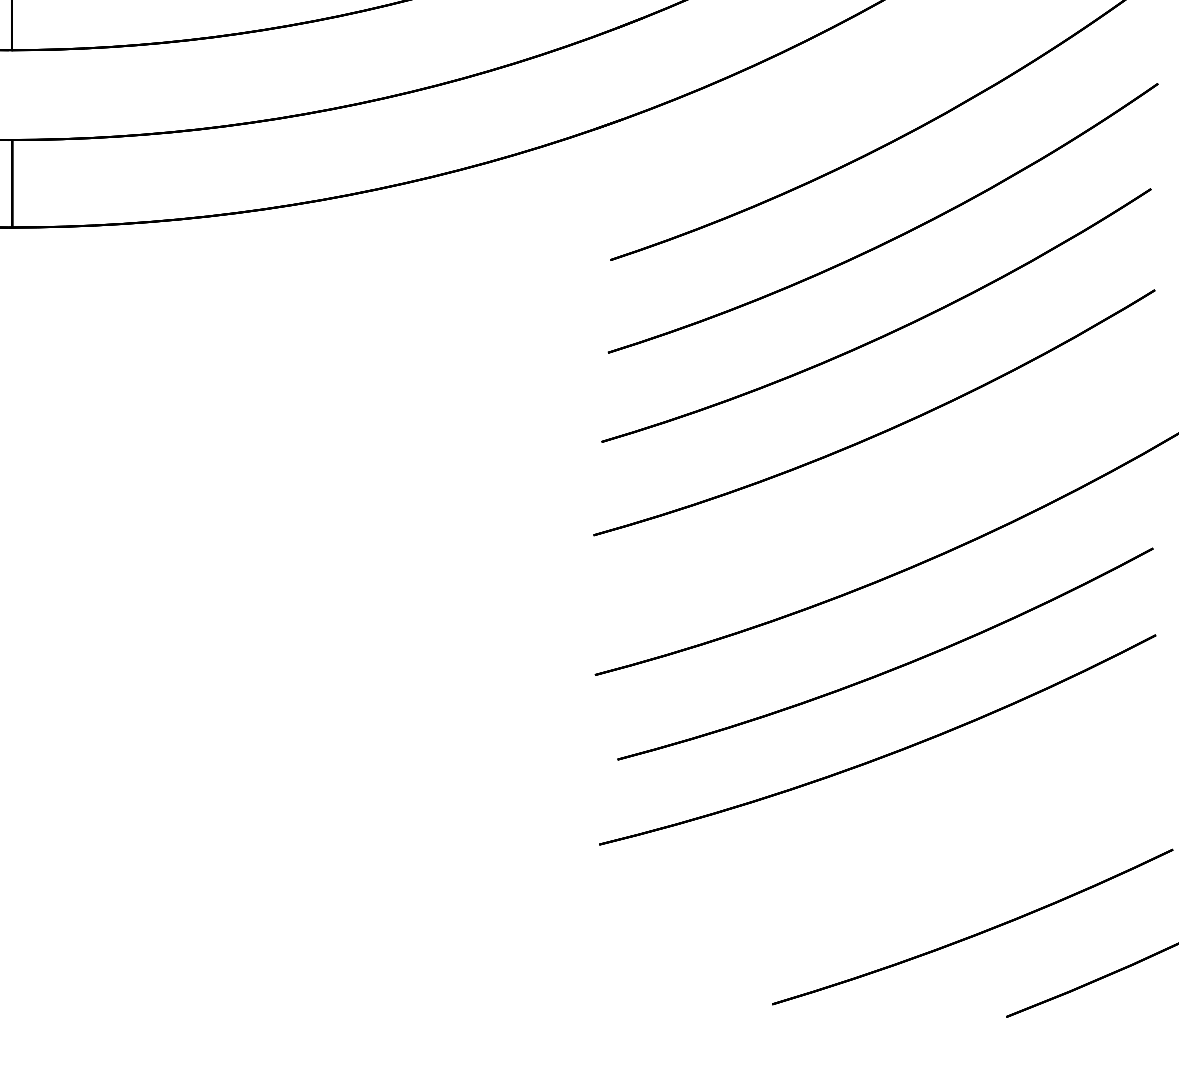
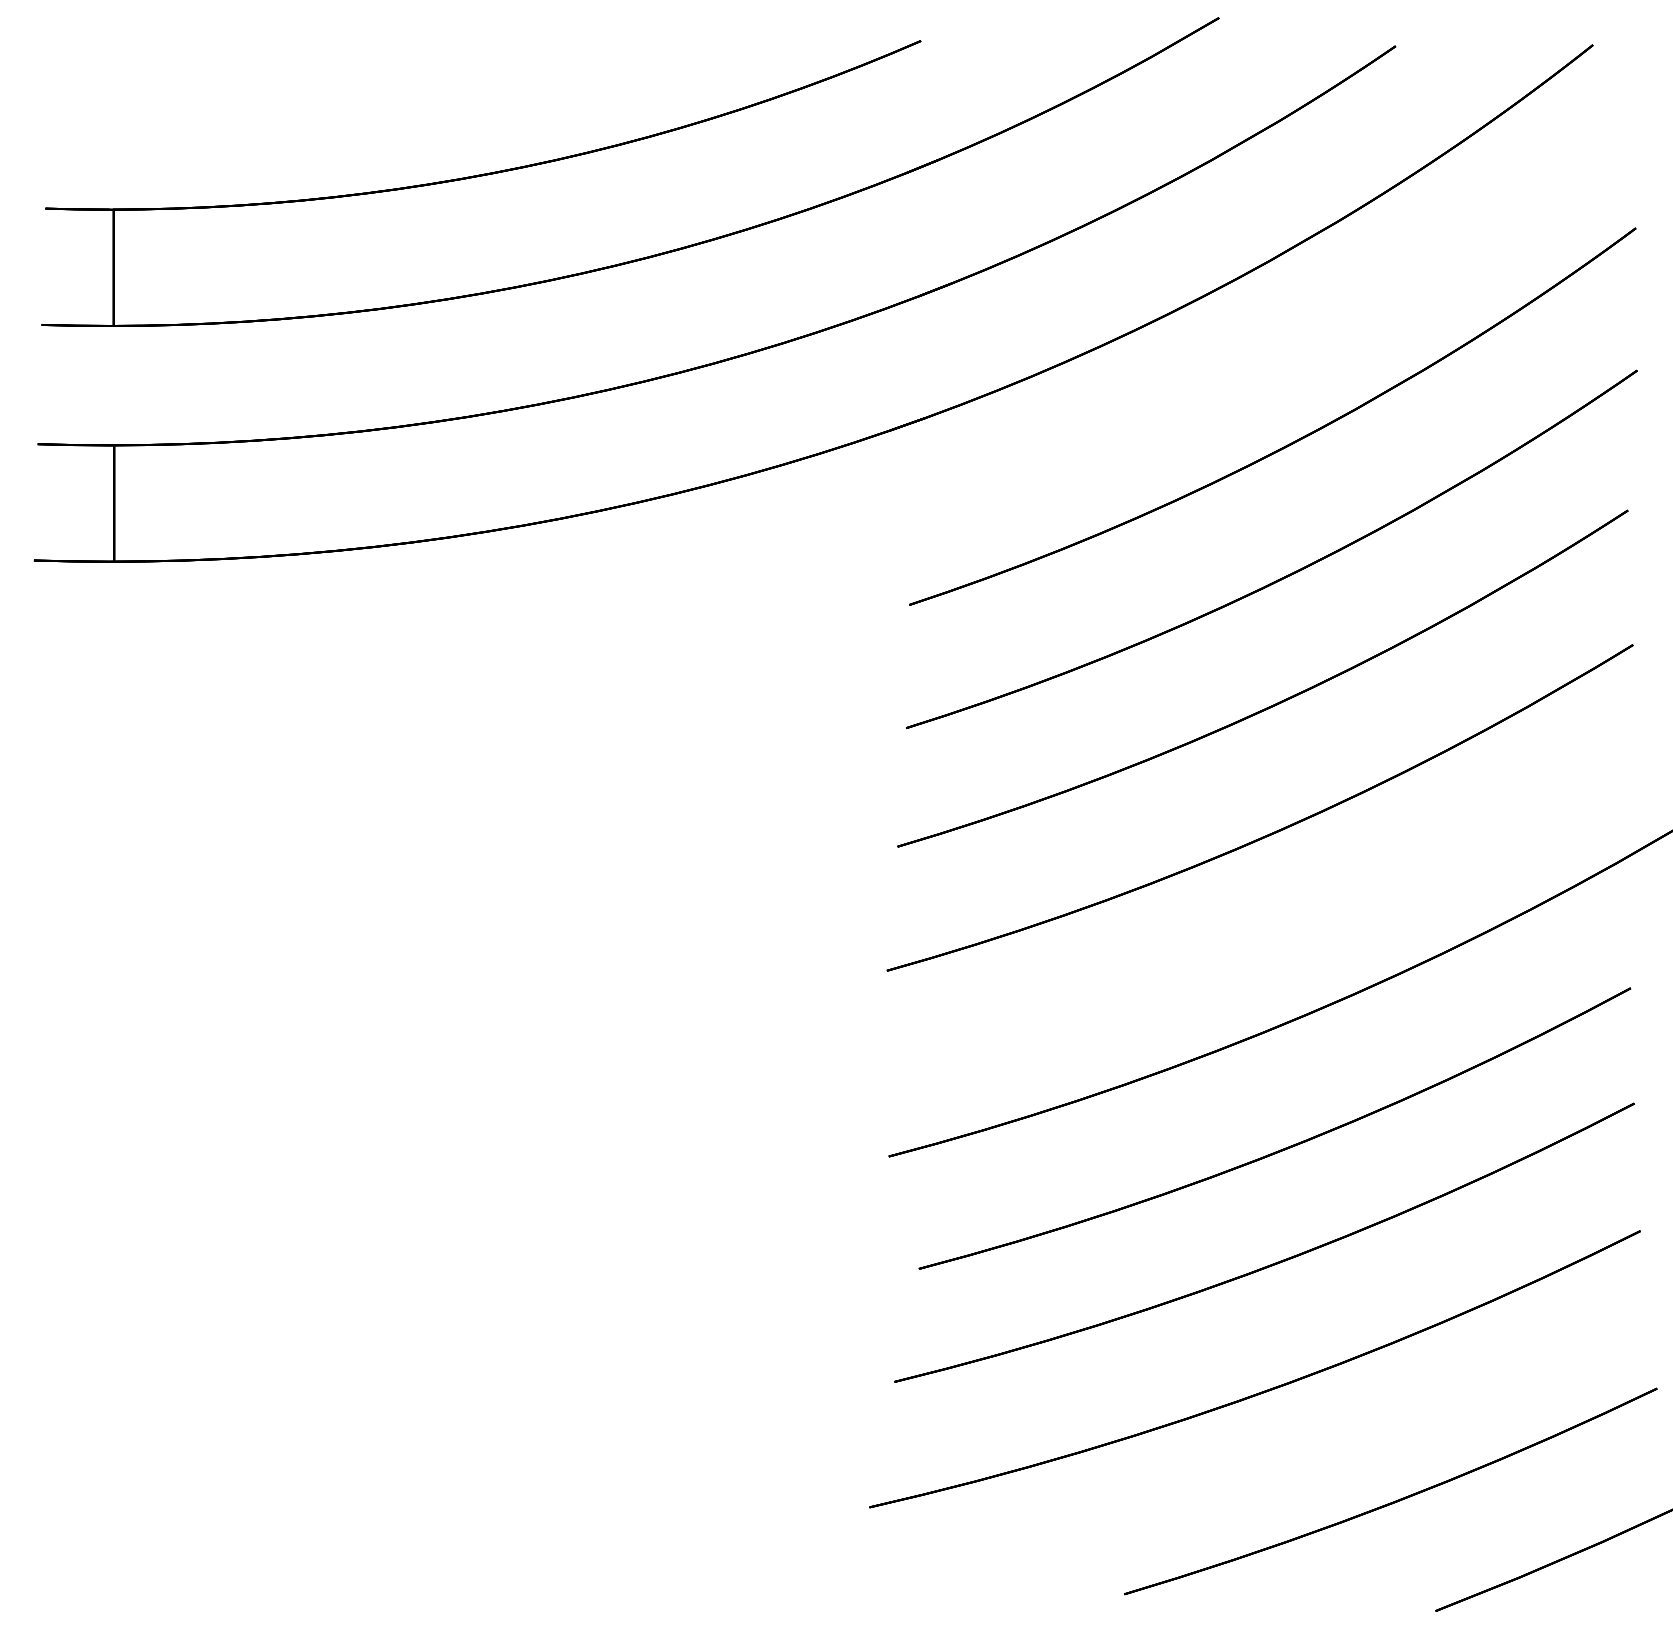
part: (875, 851) -> (1261, 1391), added

